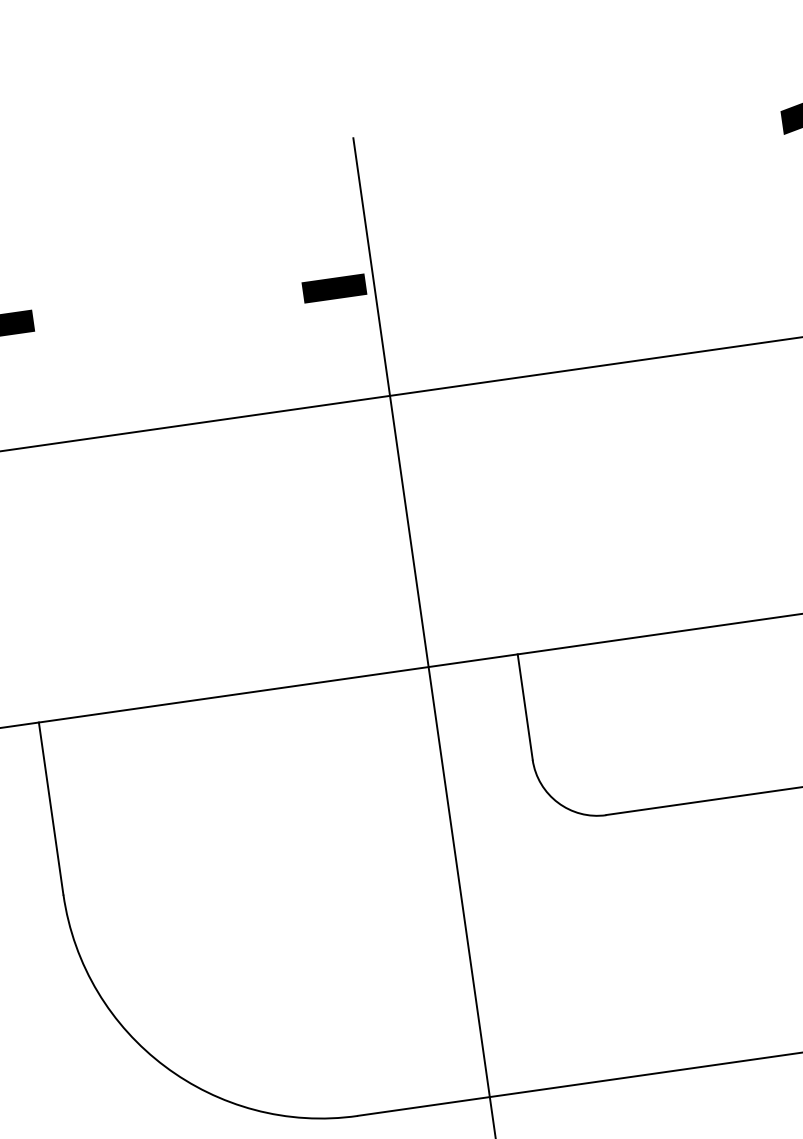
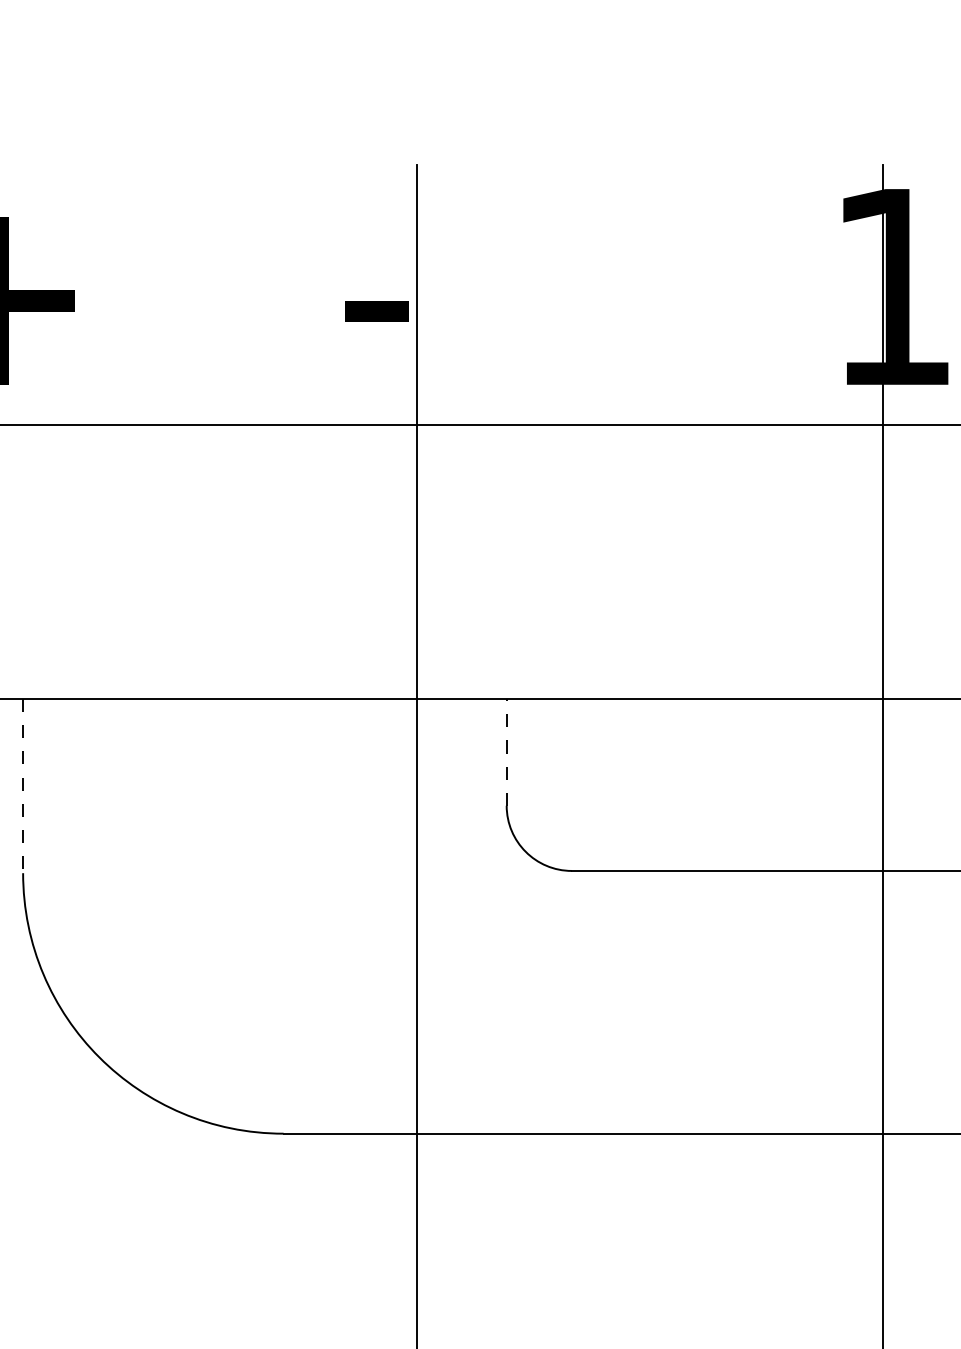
line: (524, 706) -> (506, 751), solid -> dashed
line: (51, 808) -> (23, 786), solid -> dashed

